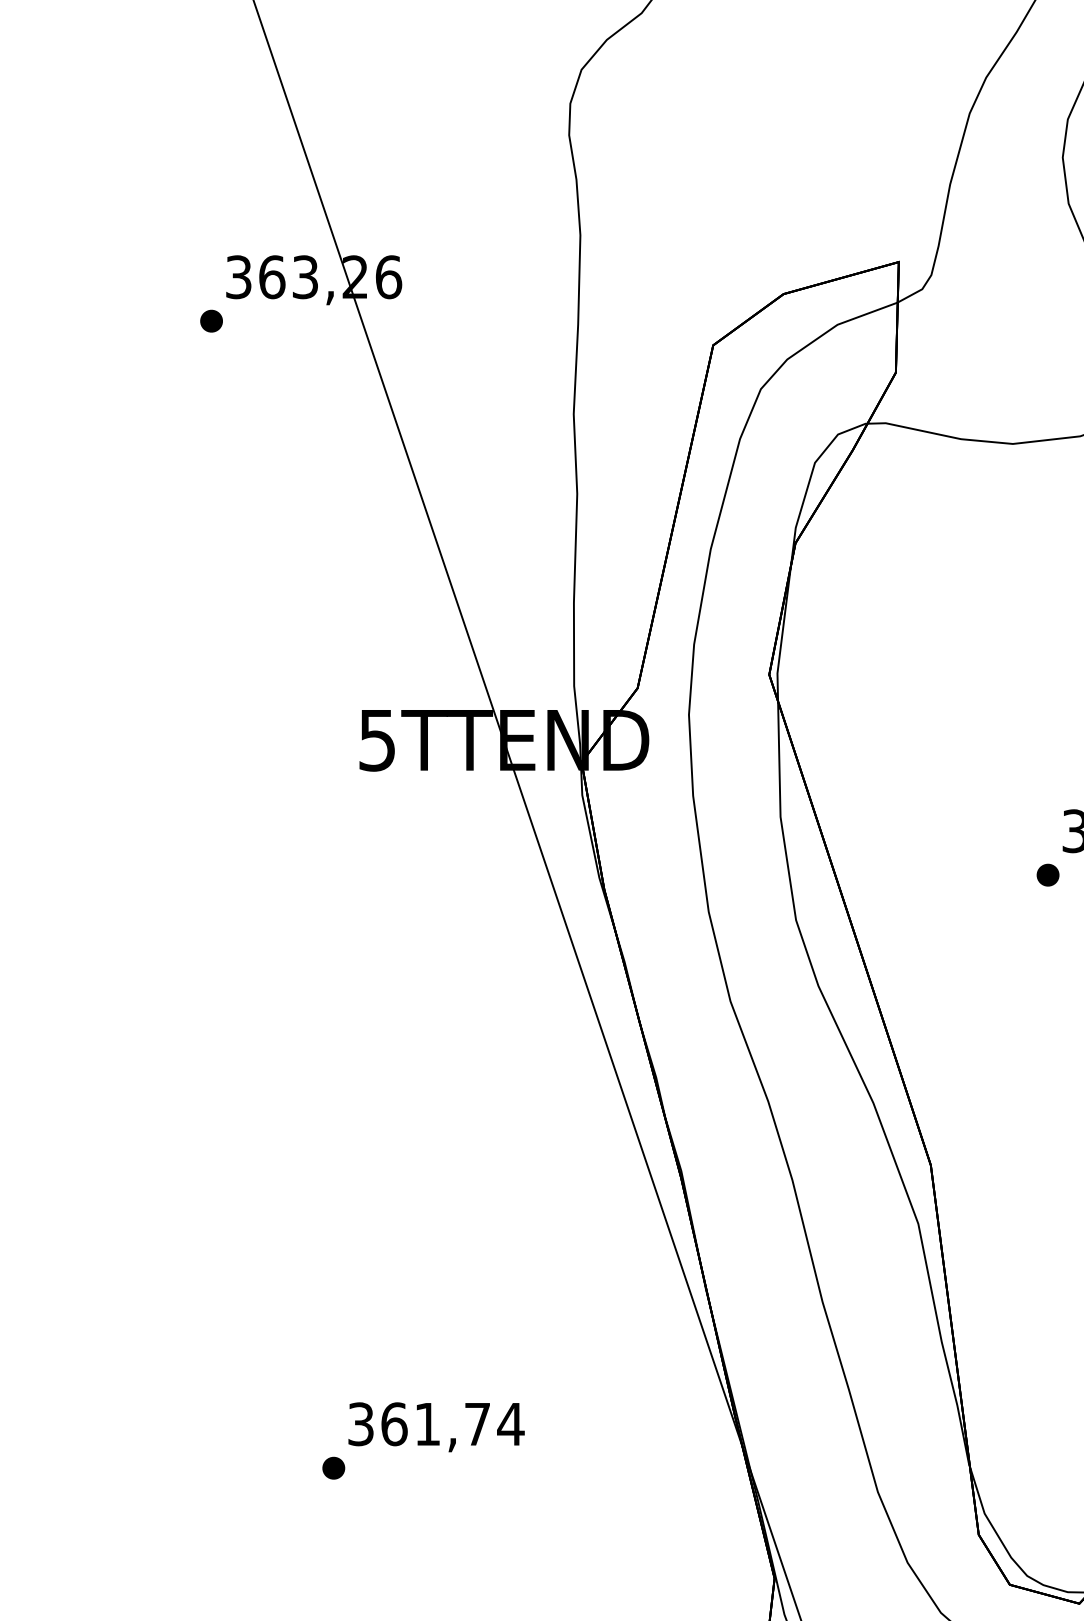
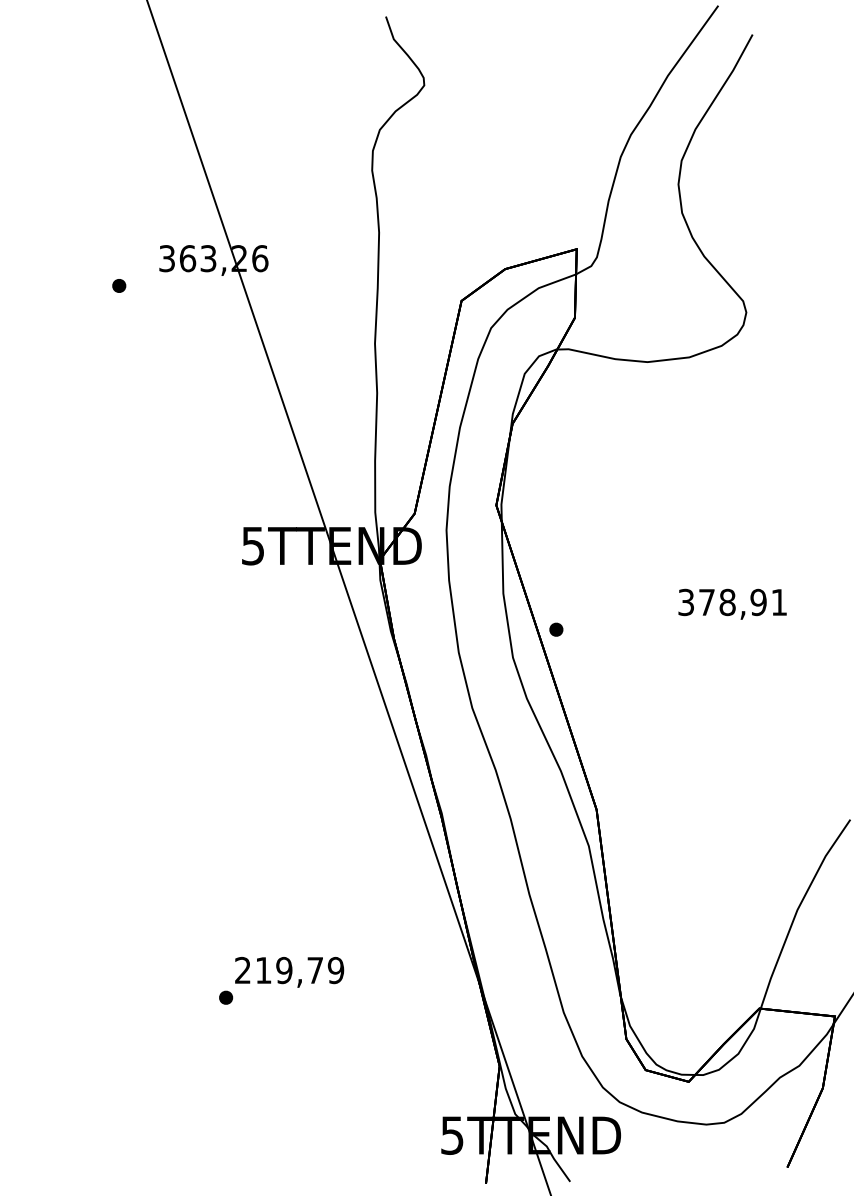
part: (211, 320) -> (119, 285), moved
part: (1048, 874) -> (556, 629), moved
text: (435, 1424) -> (289, 970), 361,74 -> 219,79

